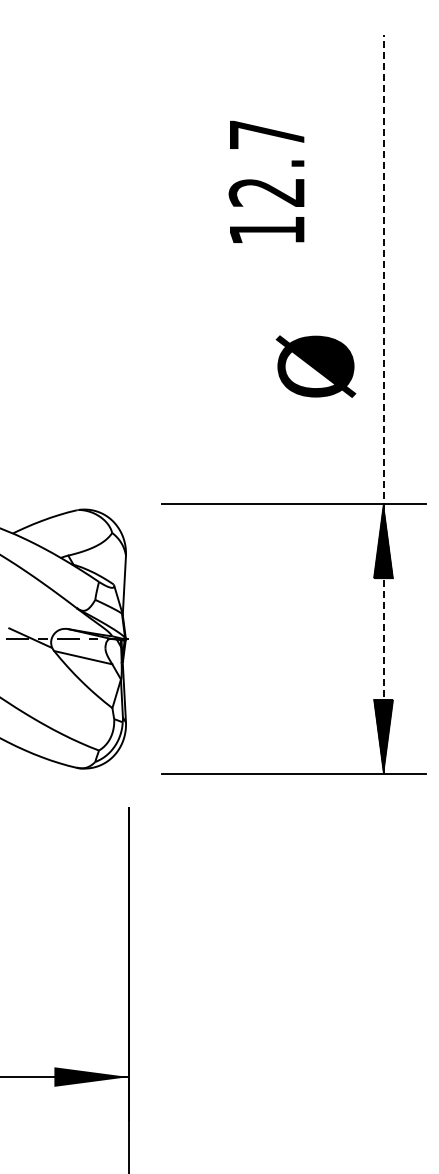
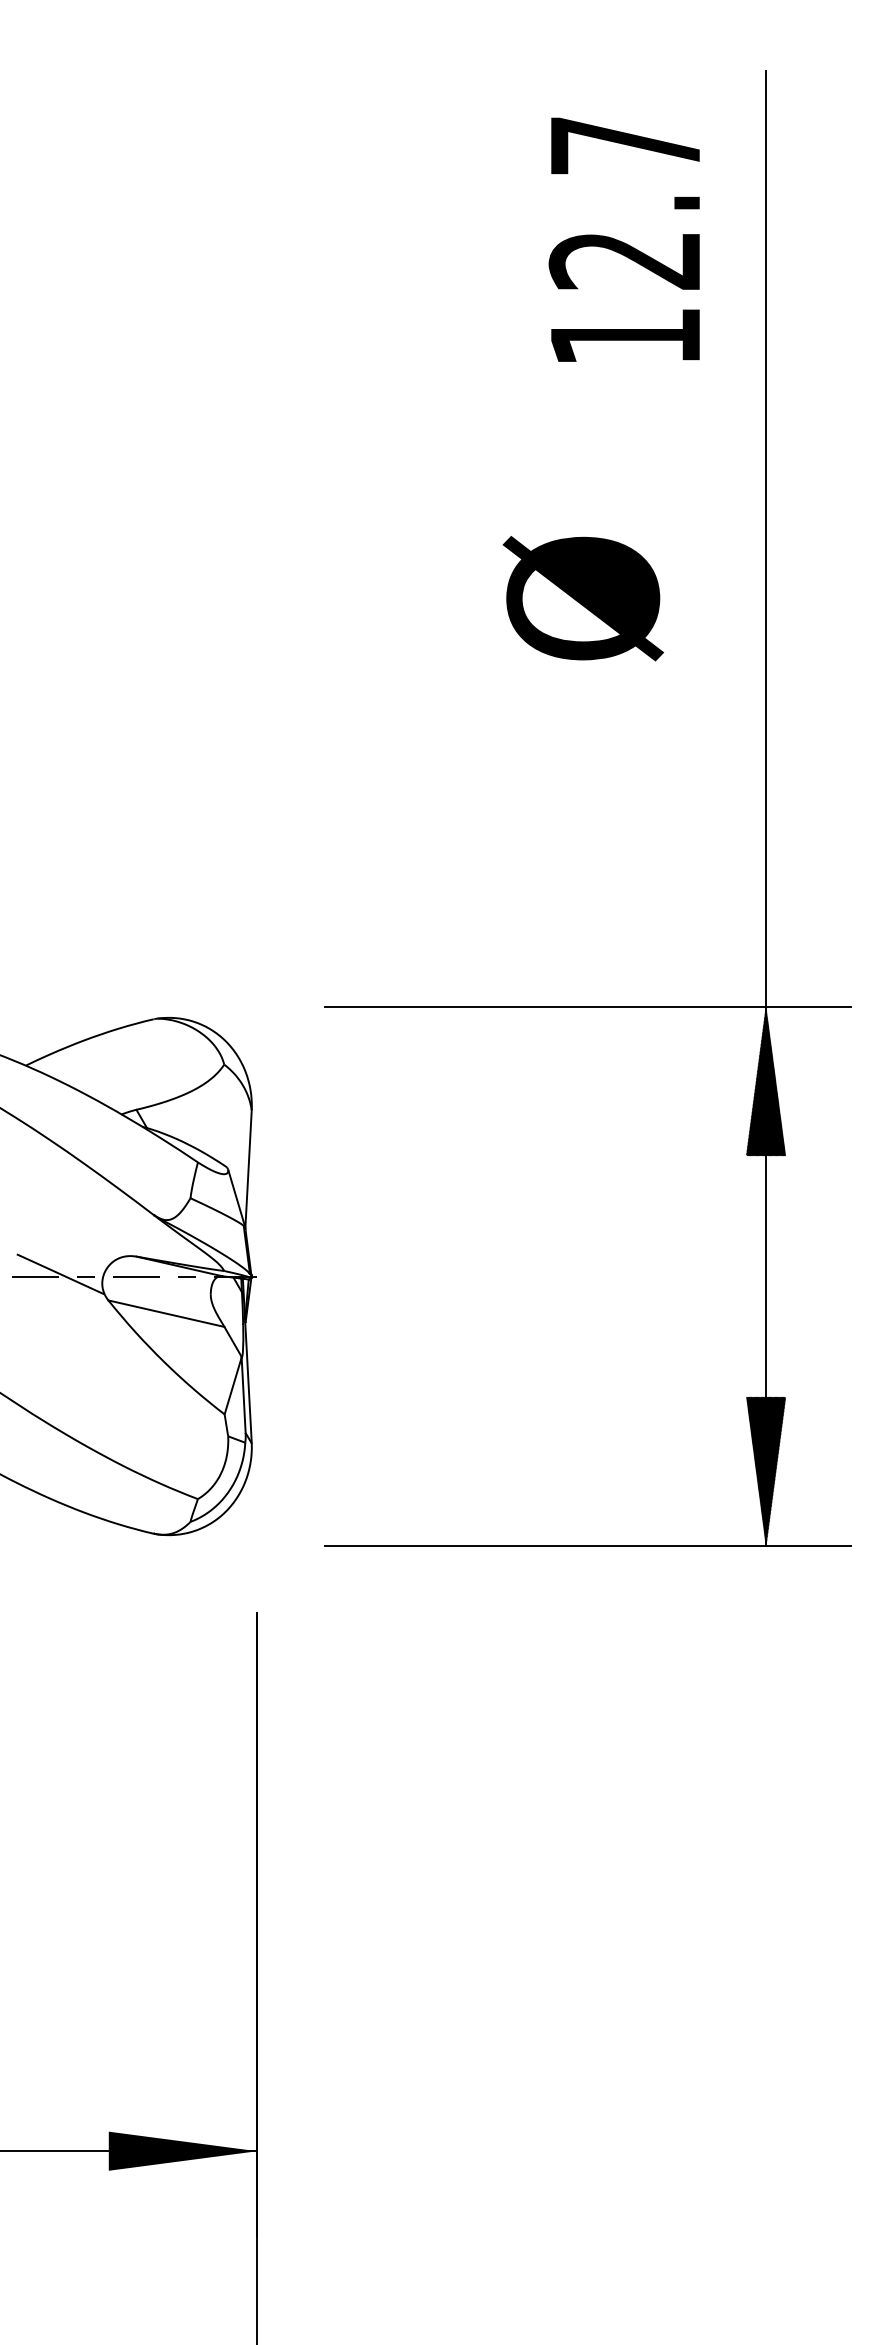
text: (266, 181) -> (624, 238), moved
text: (315, 366) -> (582, 598), moved
line: (383, 404) -> (766, 808), dashed -> solid

